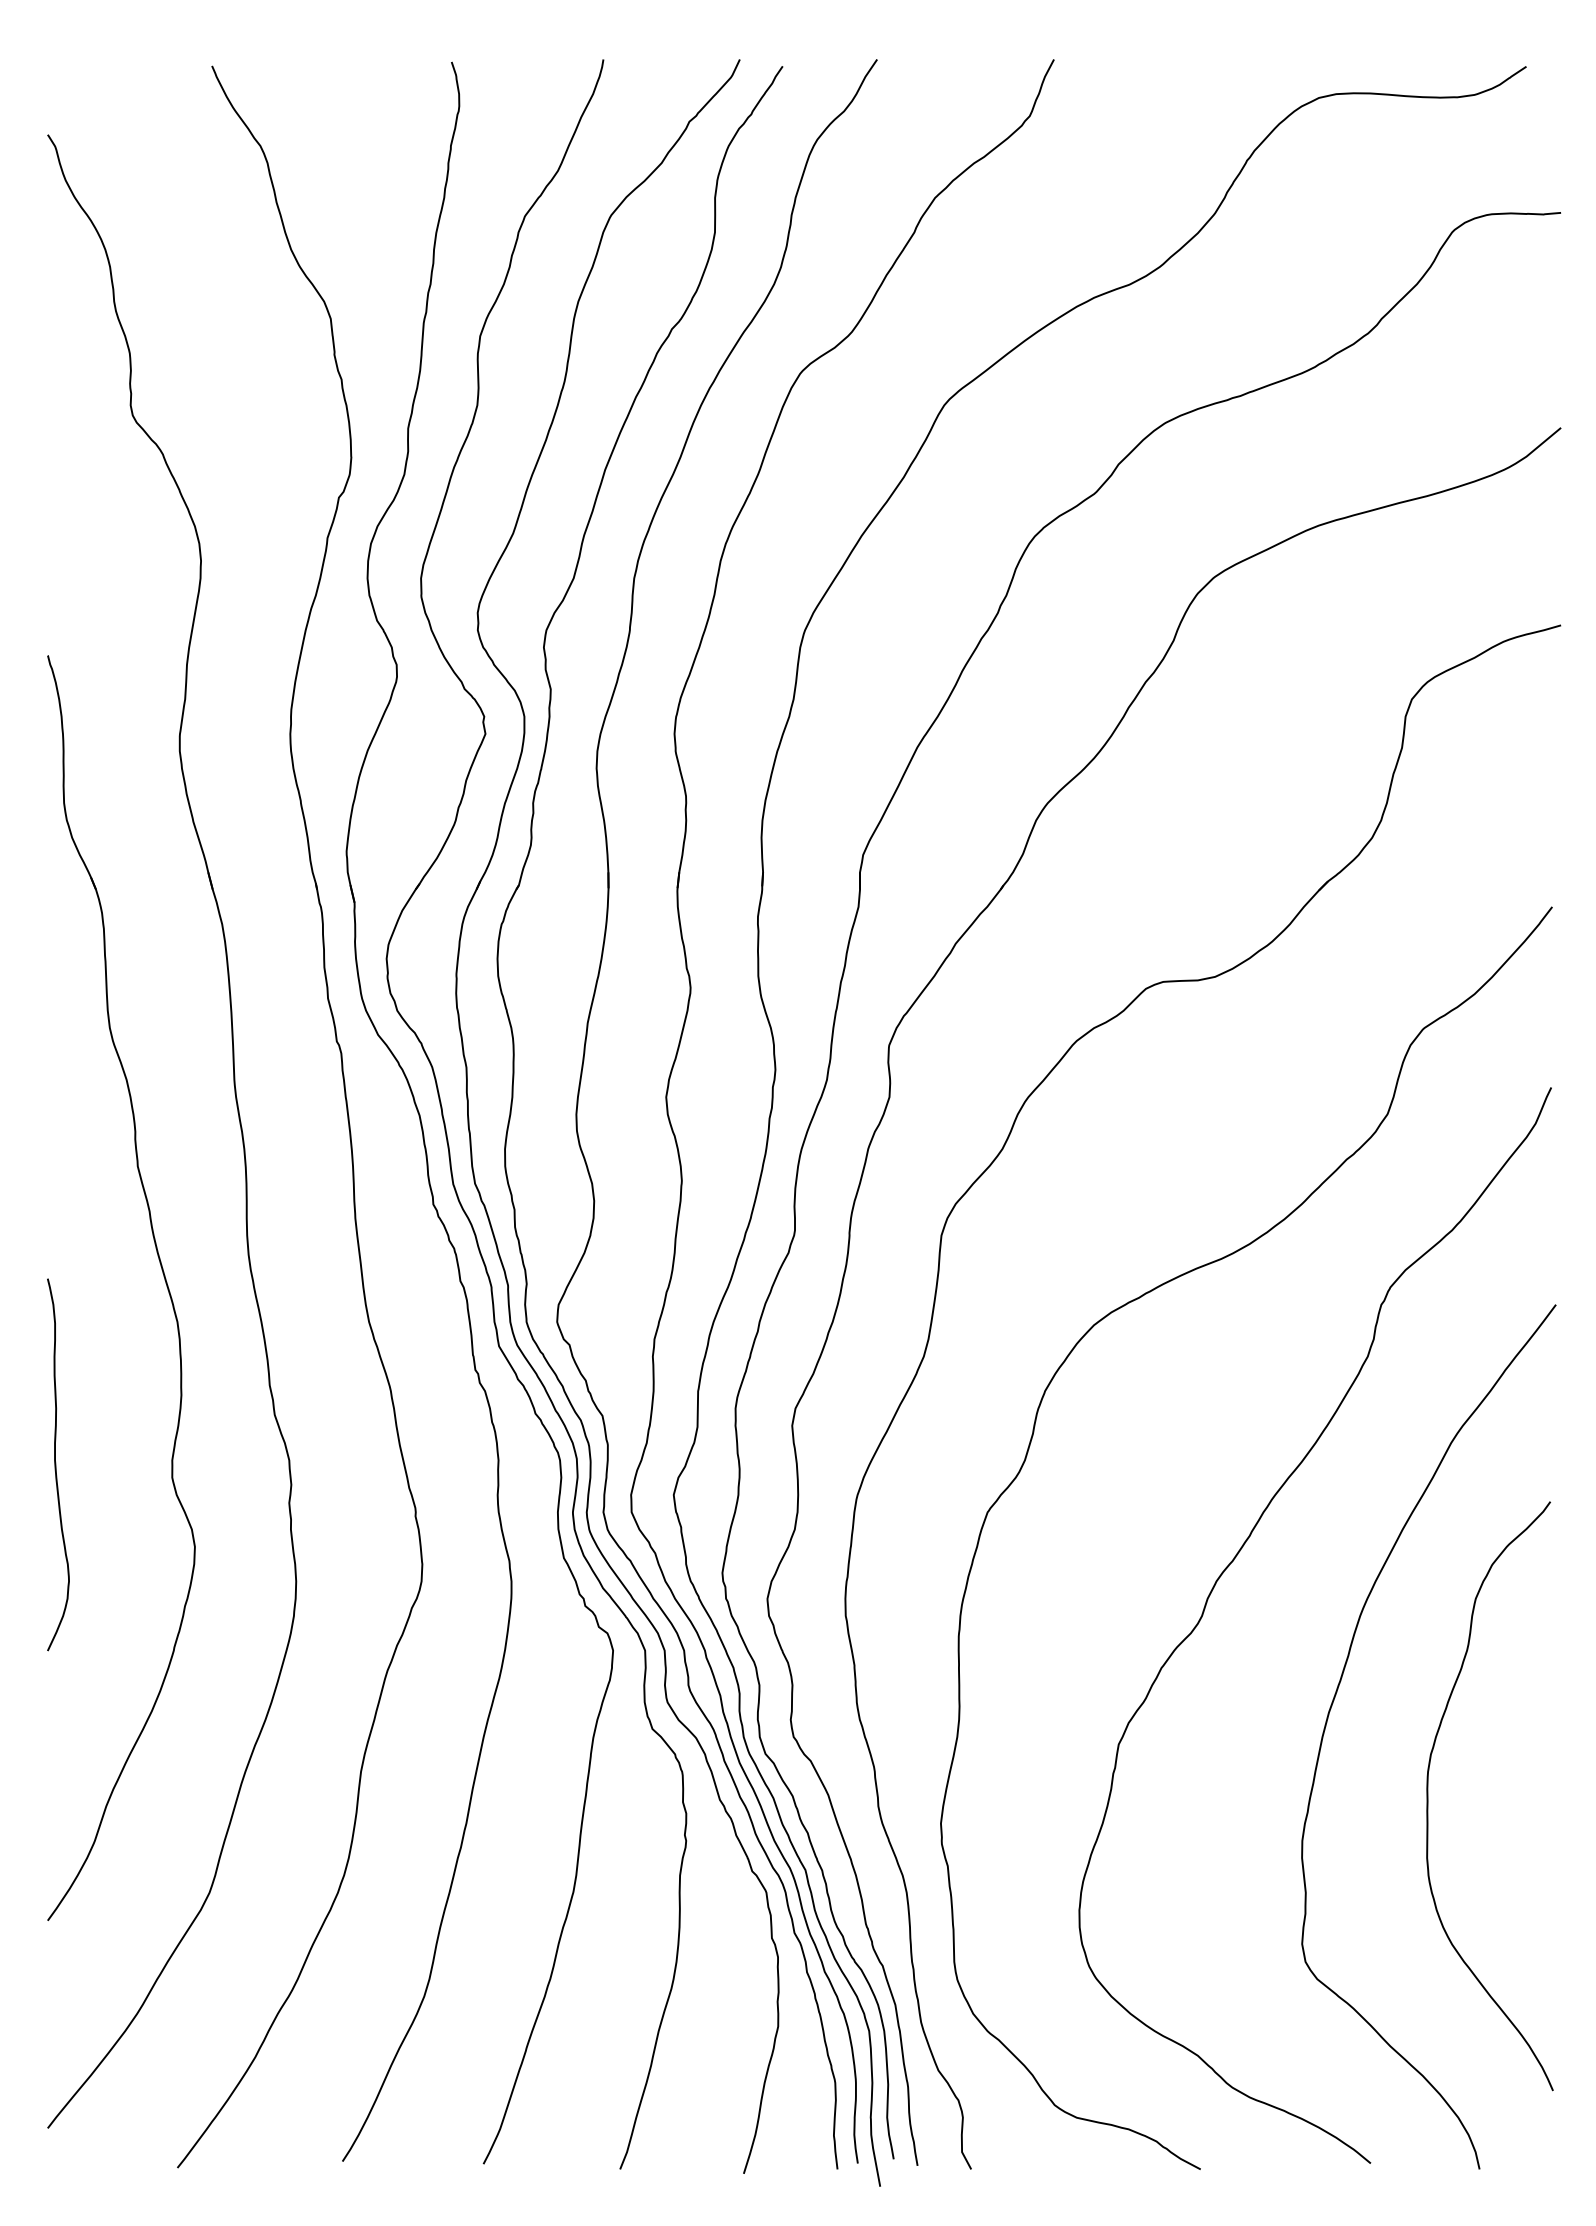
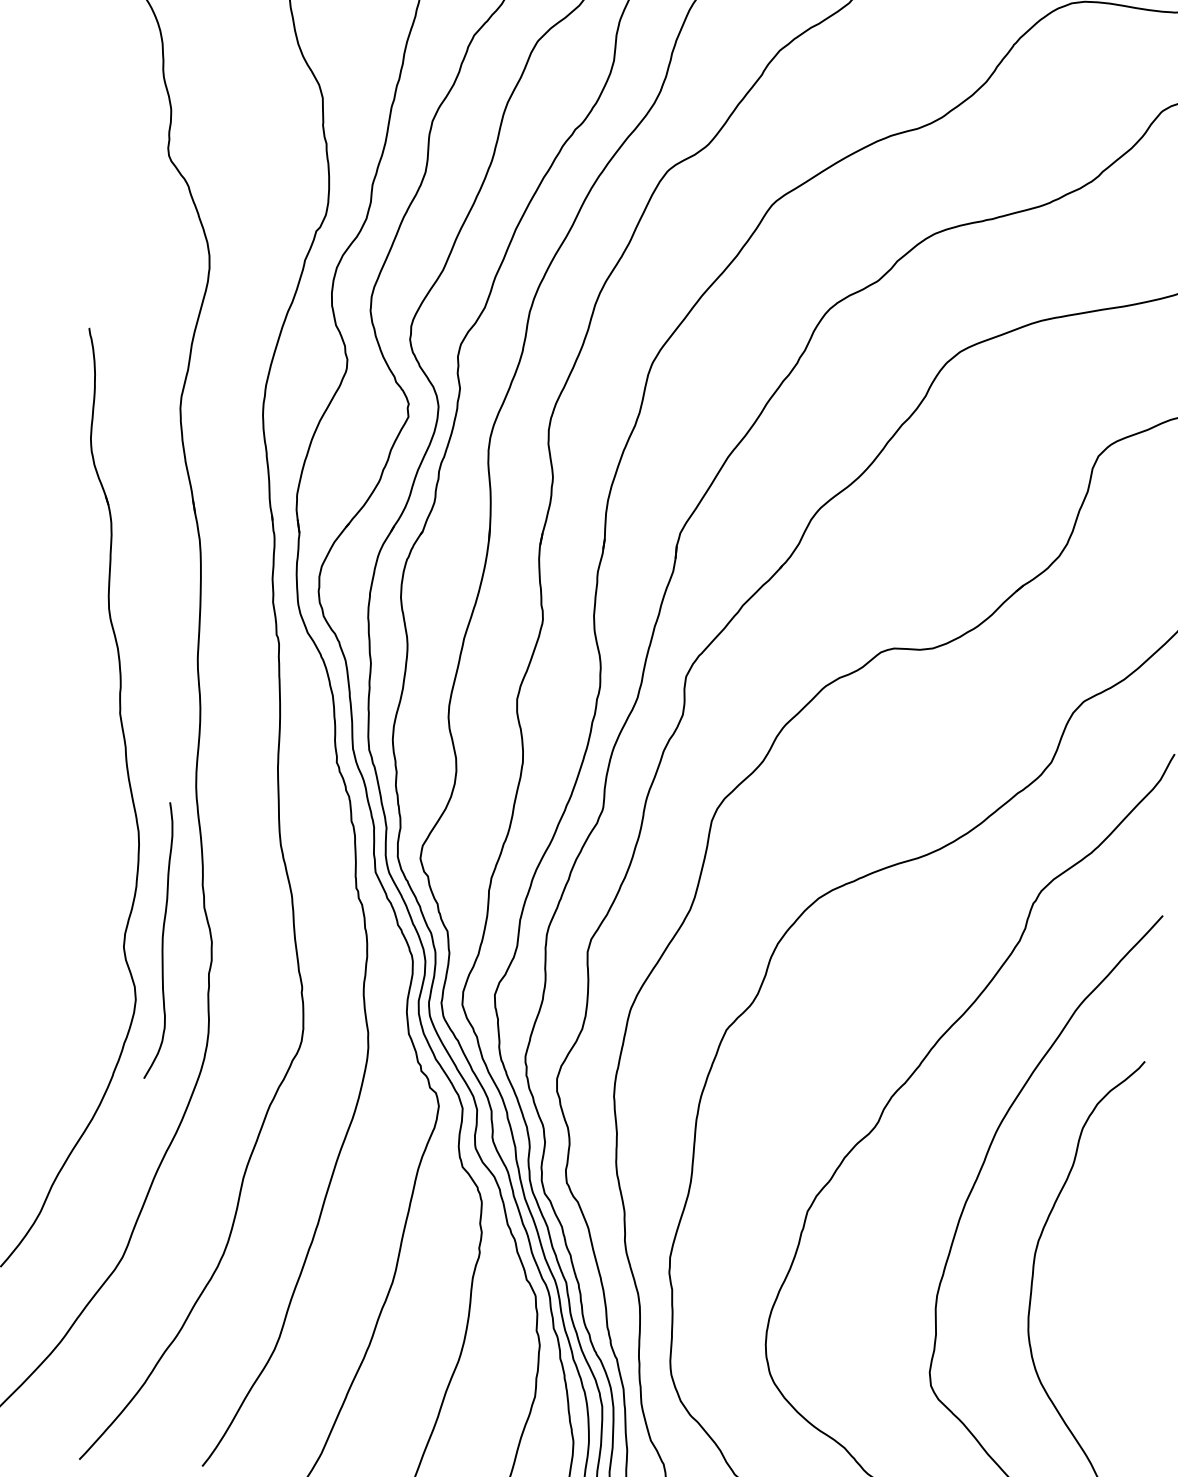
curve: (56, 1464) -> (163, 940), moved

